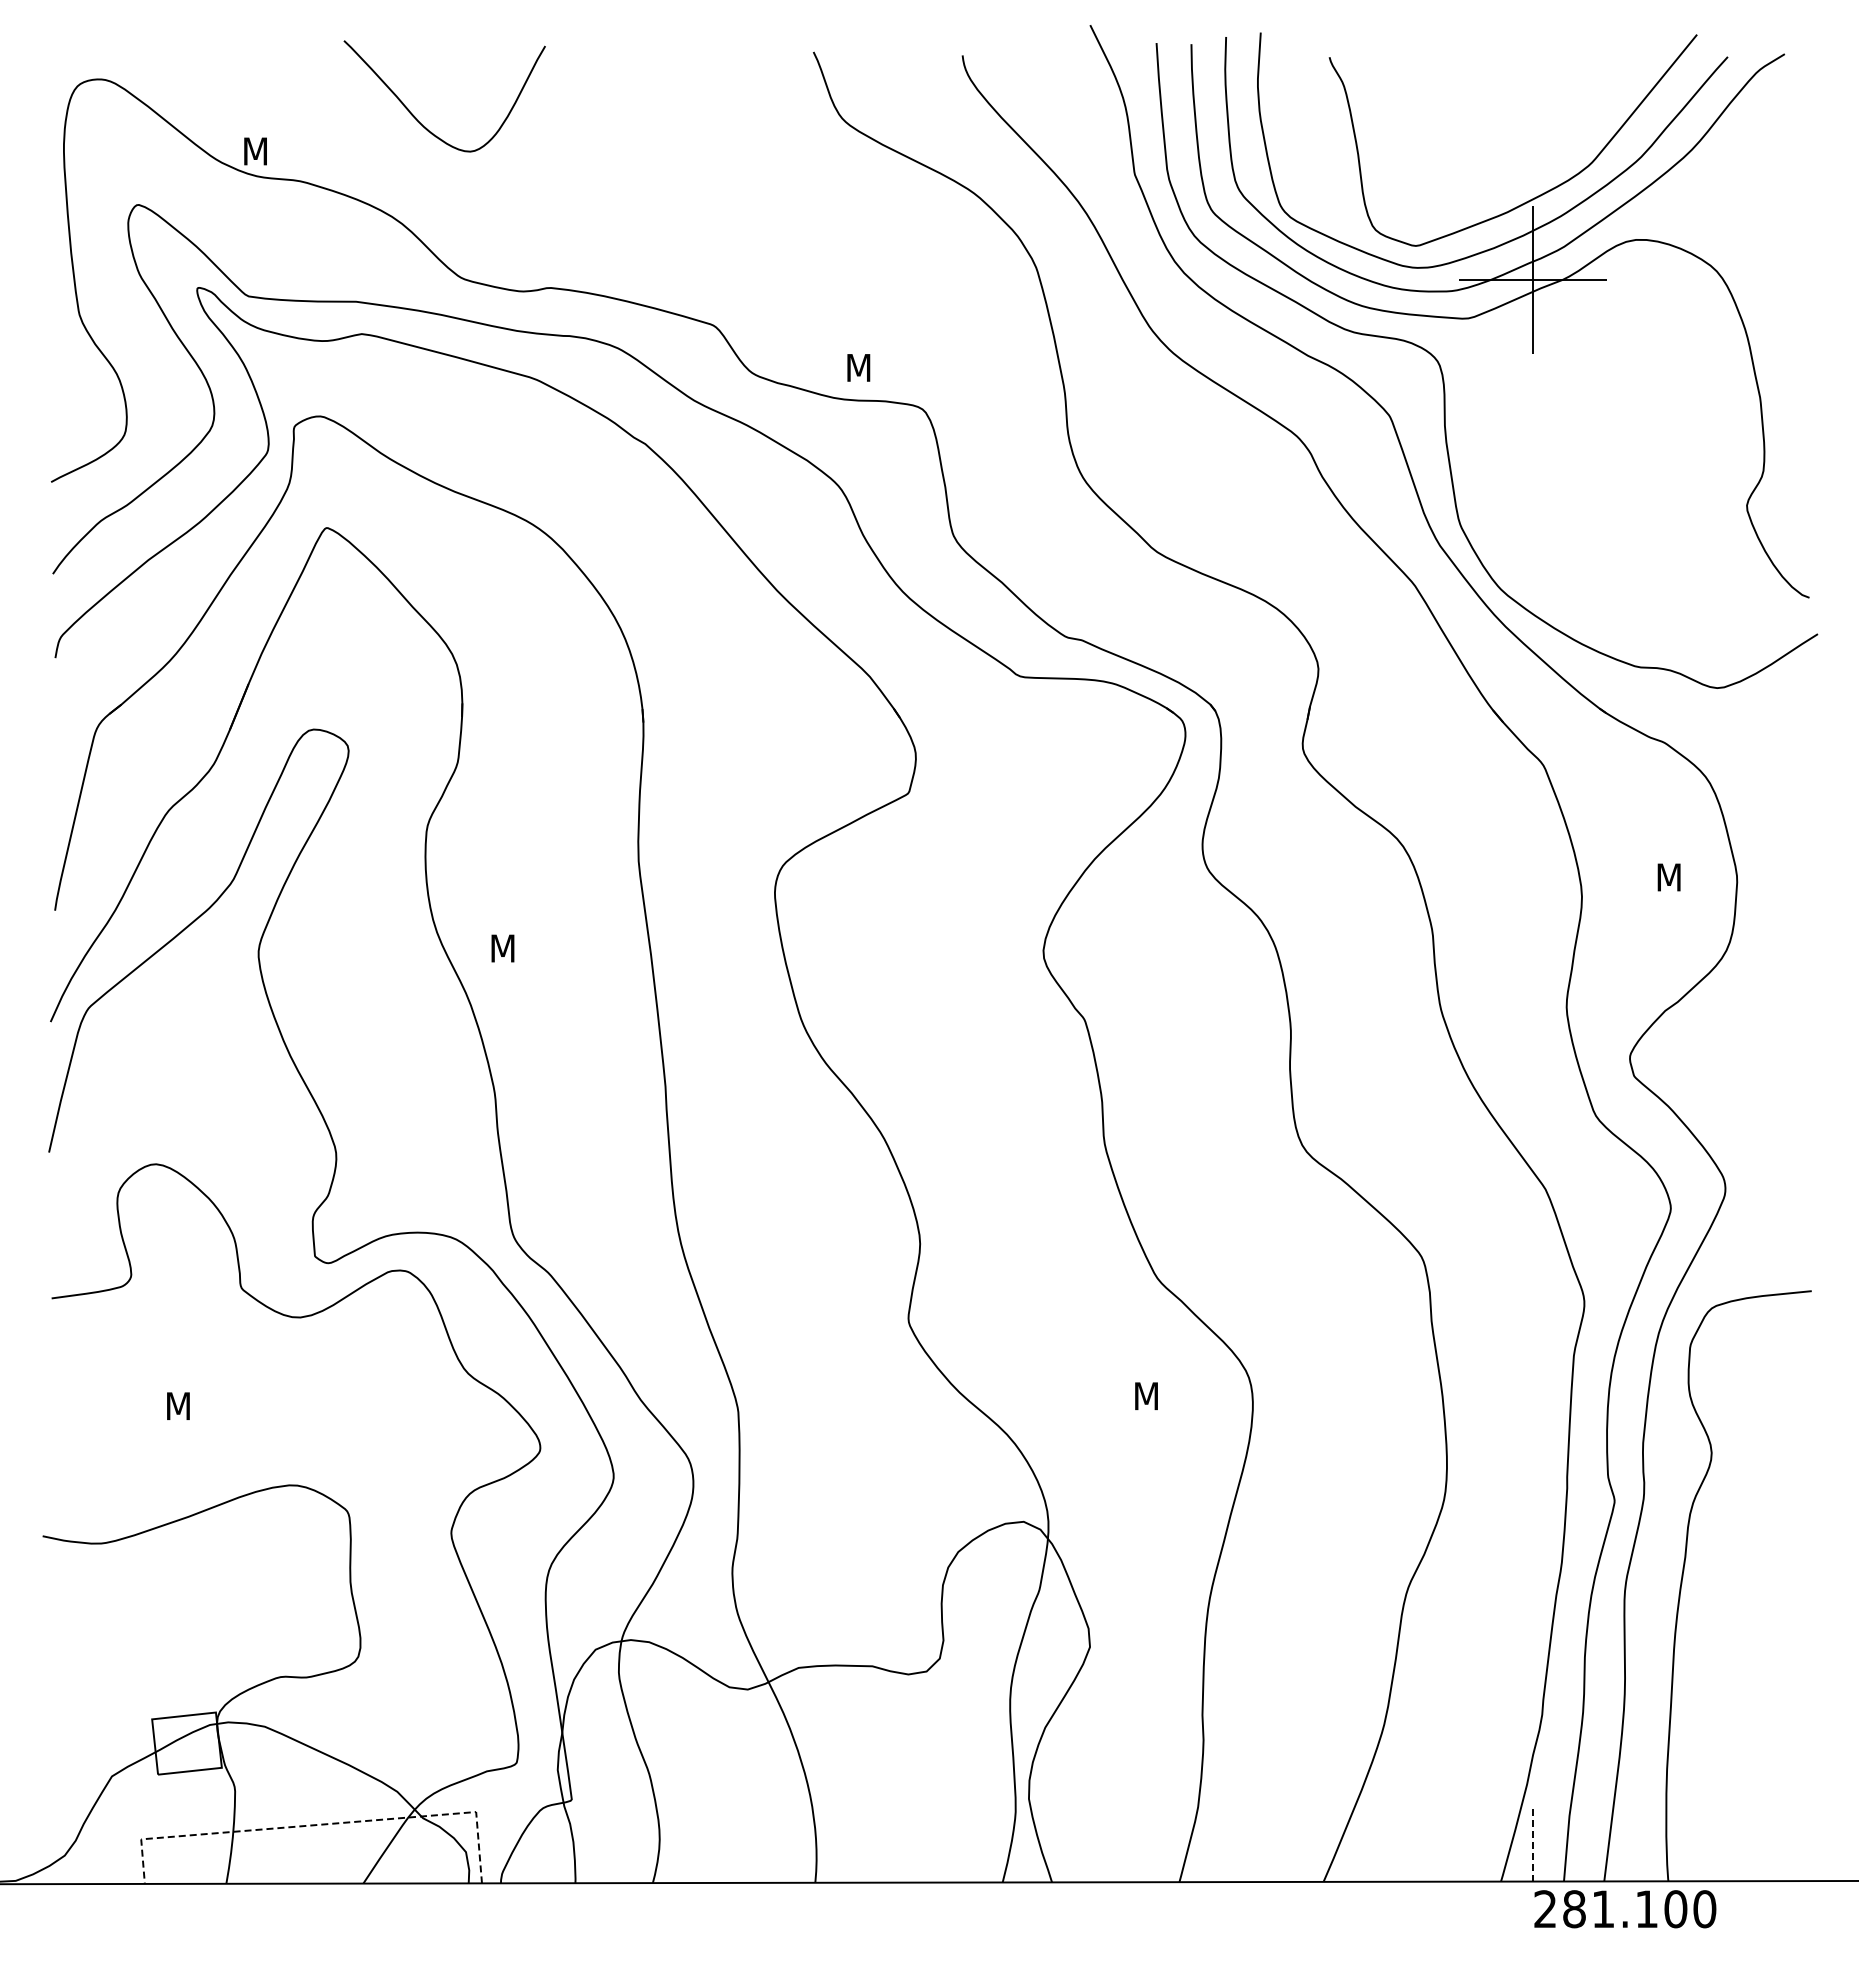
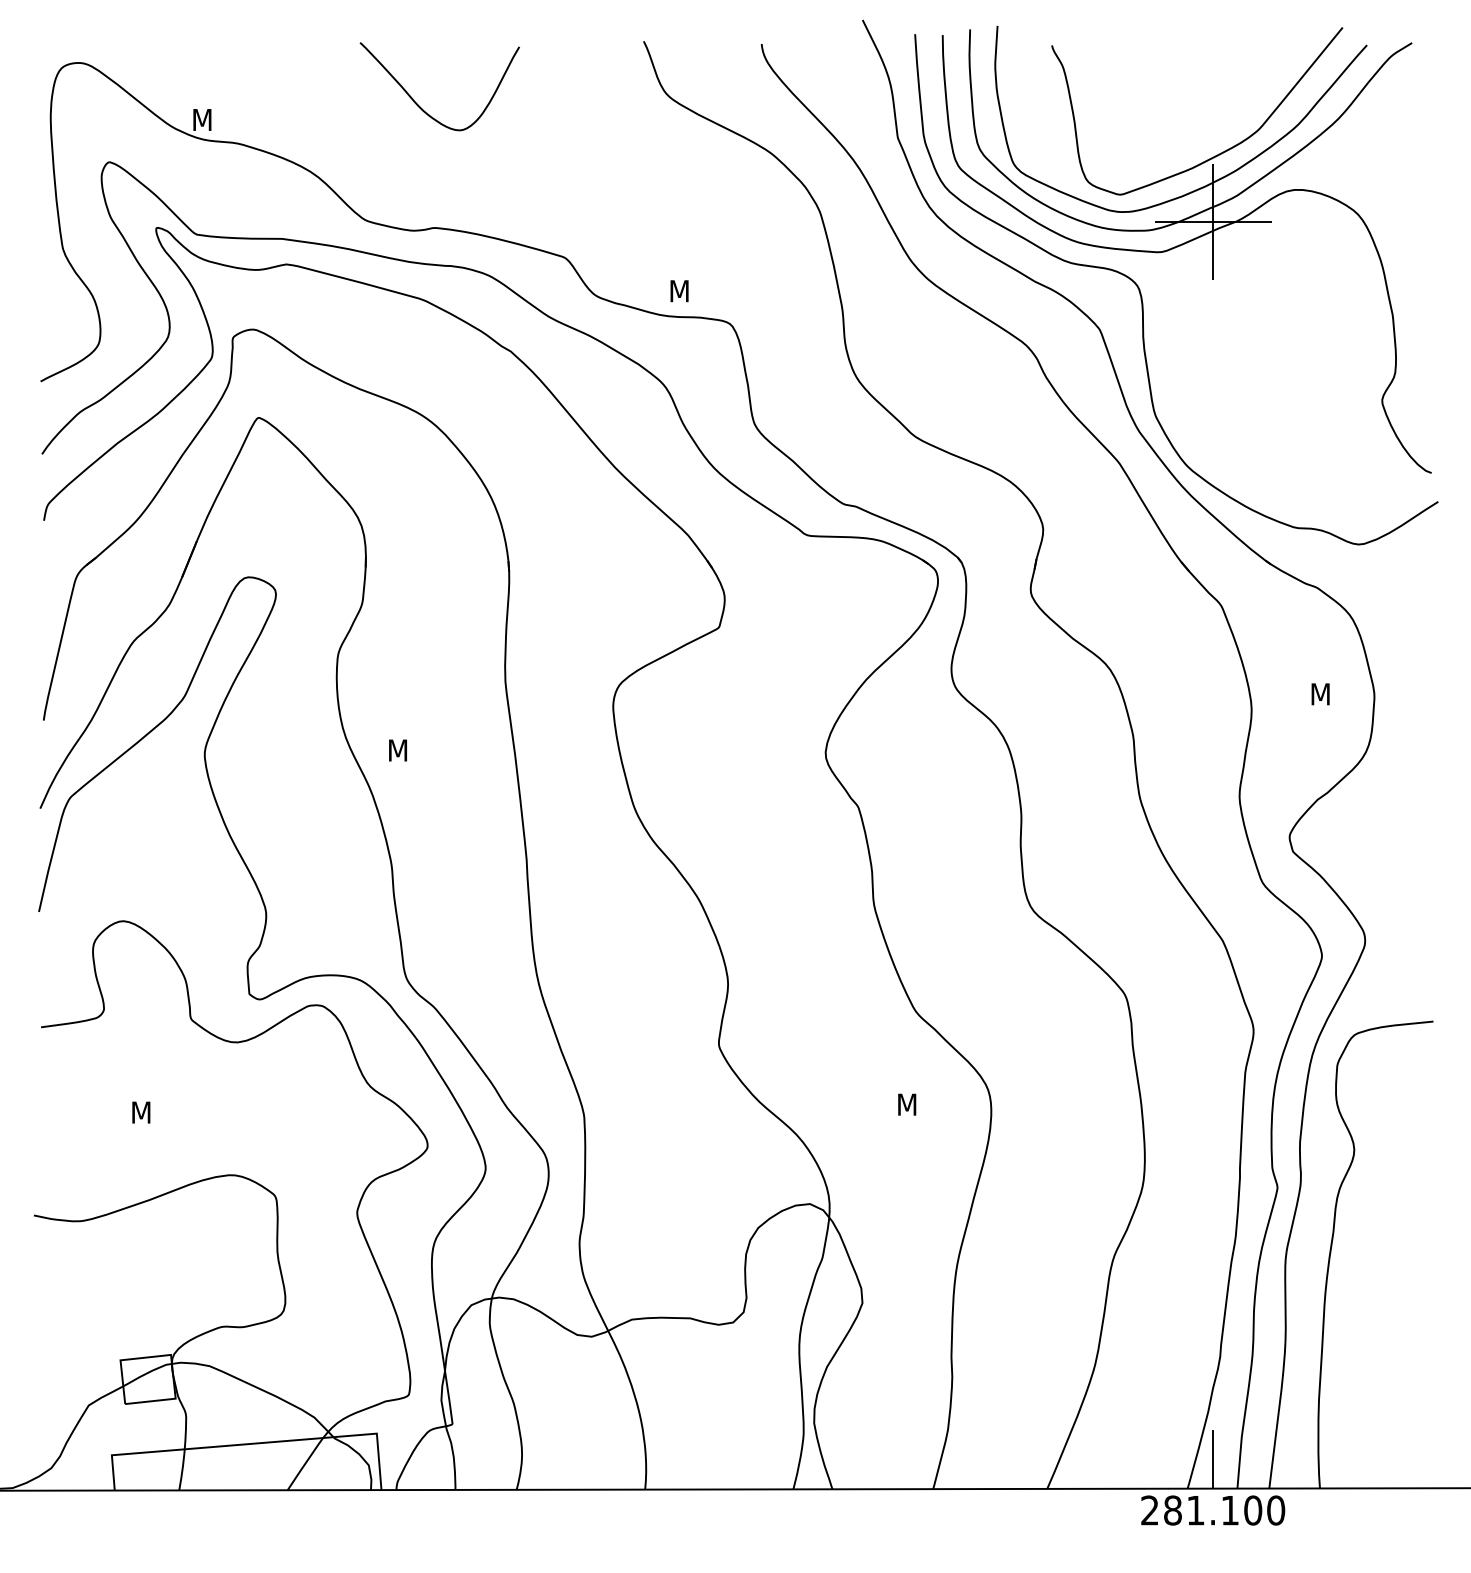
curve: (416, 117) -> (417, 103), moved
line: (322, 1824) -> (255, 1443), dashed -> solid
line: (1533, 1844) -> (1213, 1459), dashed -> solid
text: (1625, 1909) -> (1213, 1510), moved

